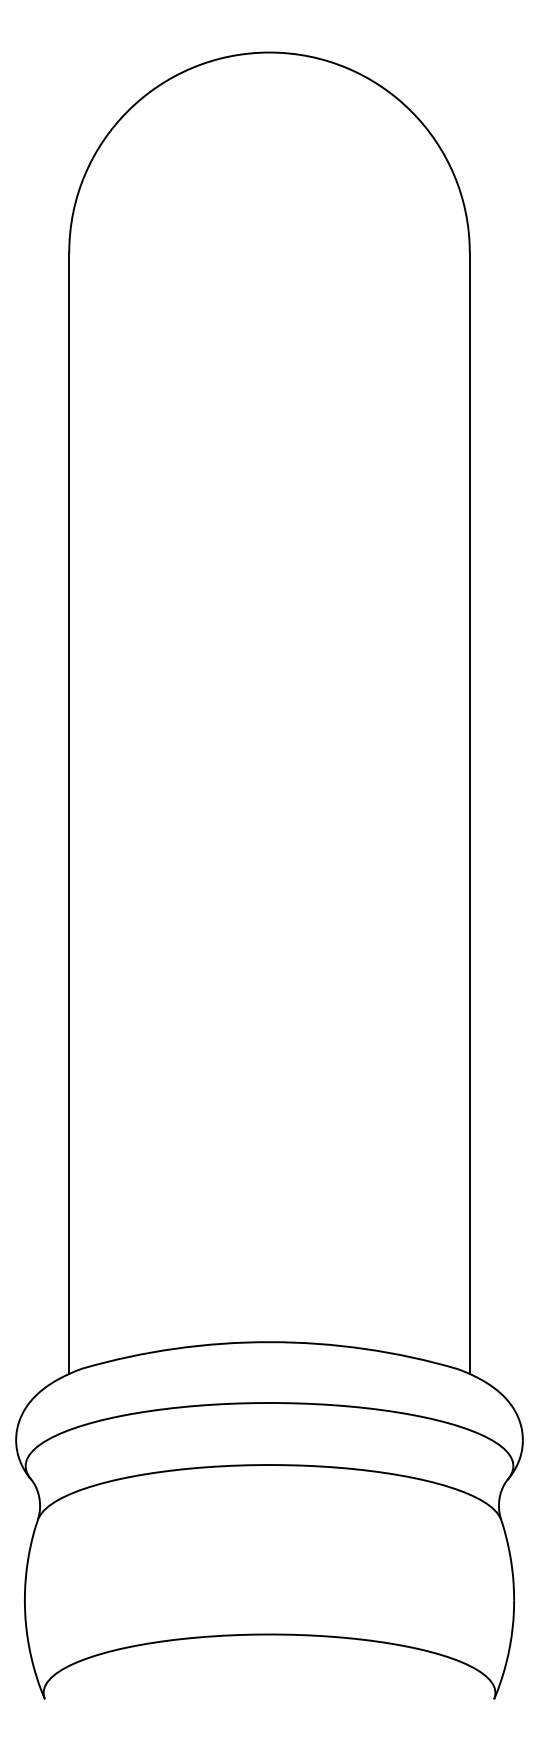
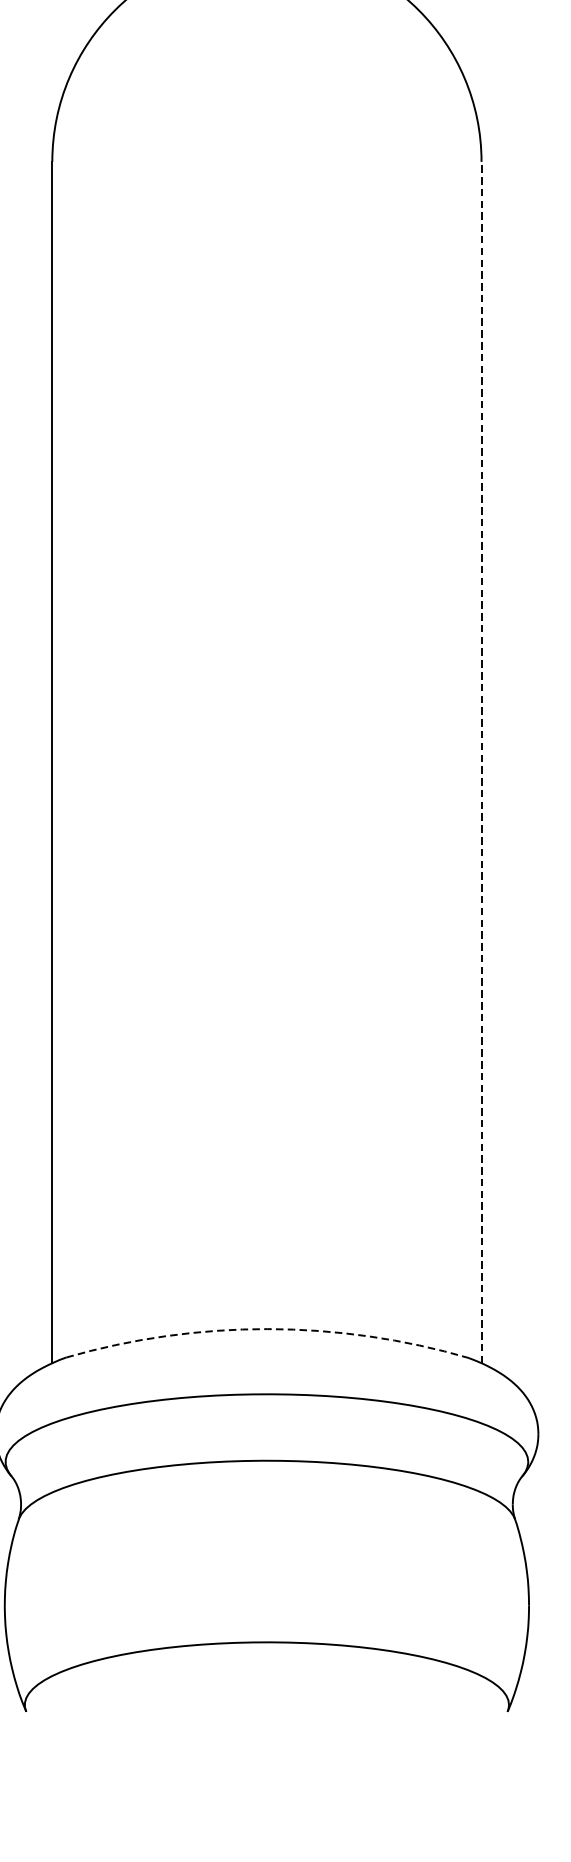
line: (469, 813) -> (481, 762), solid -> dashed
arc: (270, 1342) -> (267, 1329), solid -> dashed

